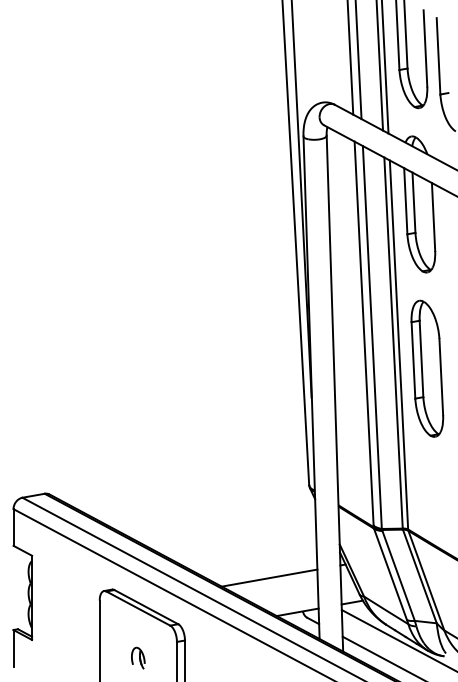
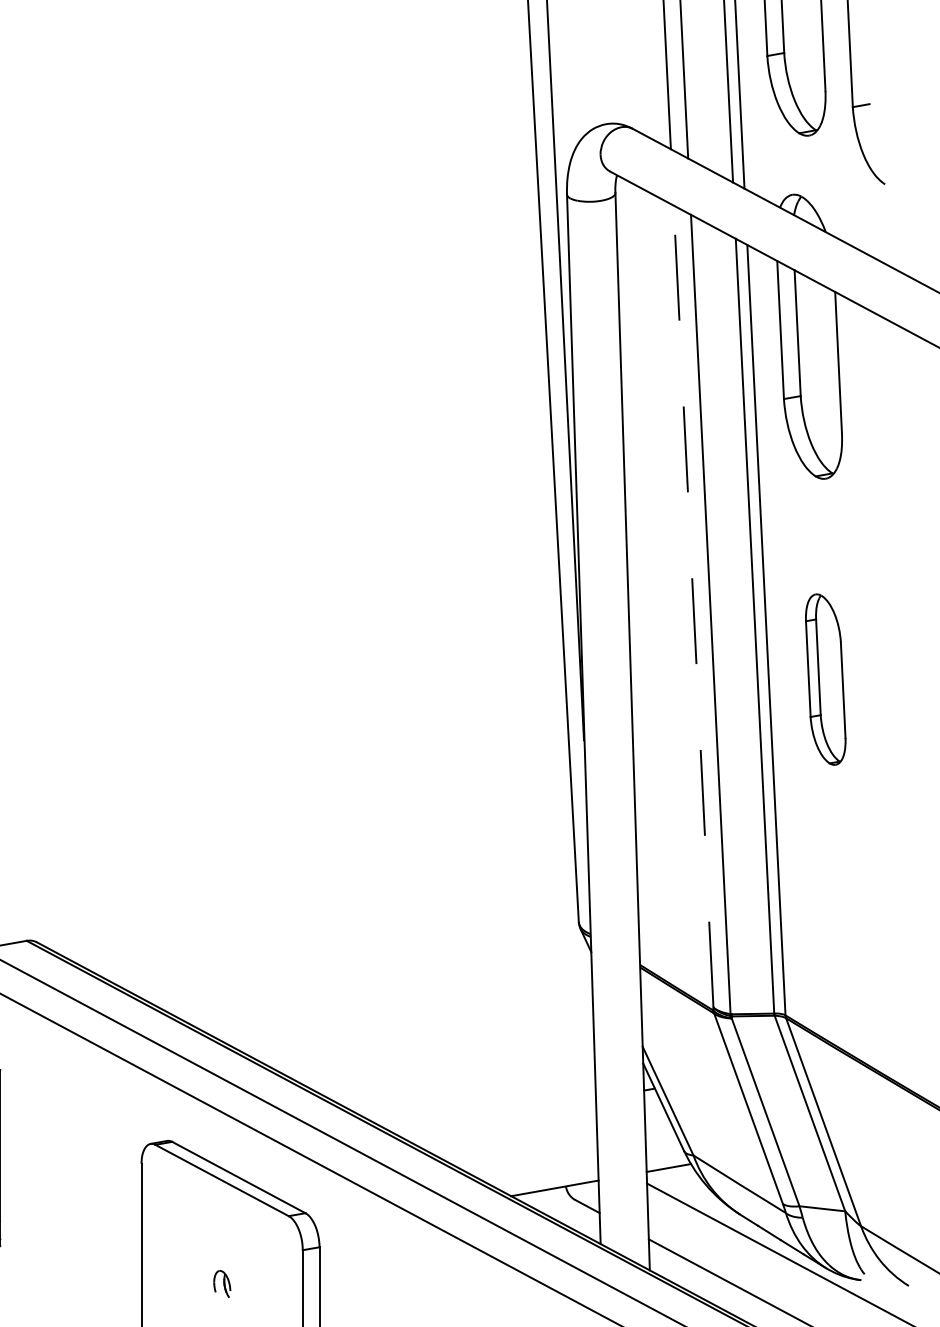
line: (364, 333) -> (694, 606), solid -> dashed
part: (427, 368) -> (825, 679), size x0.6
line: (269, 577) -> (496, 1115), removed
part: (138, 657) -> (222, 1282), size x0.6

